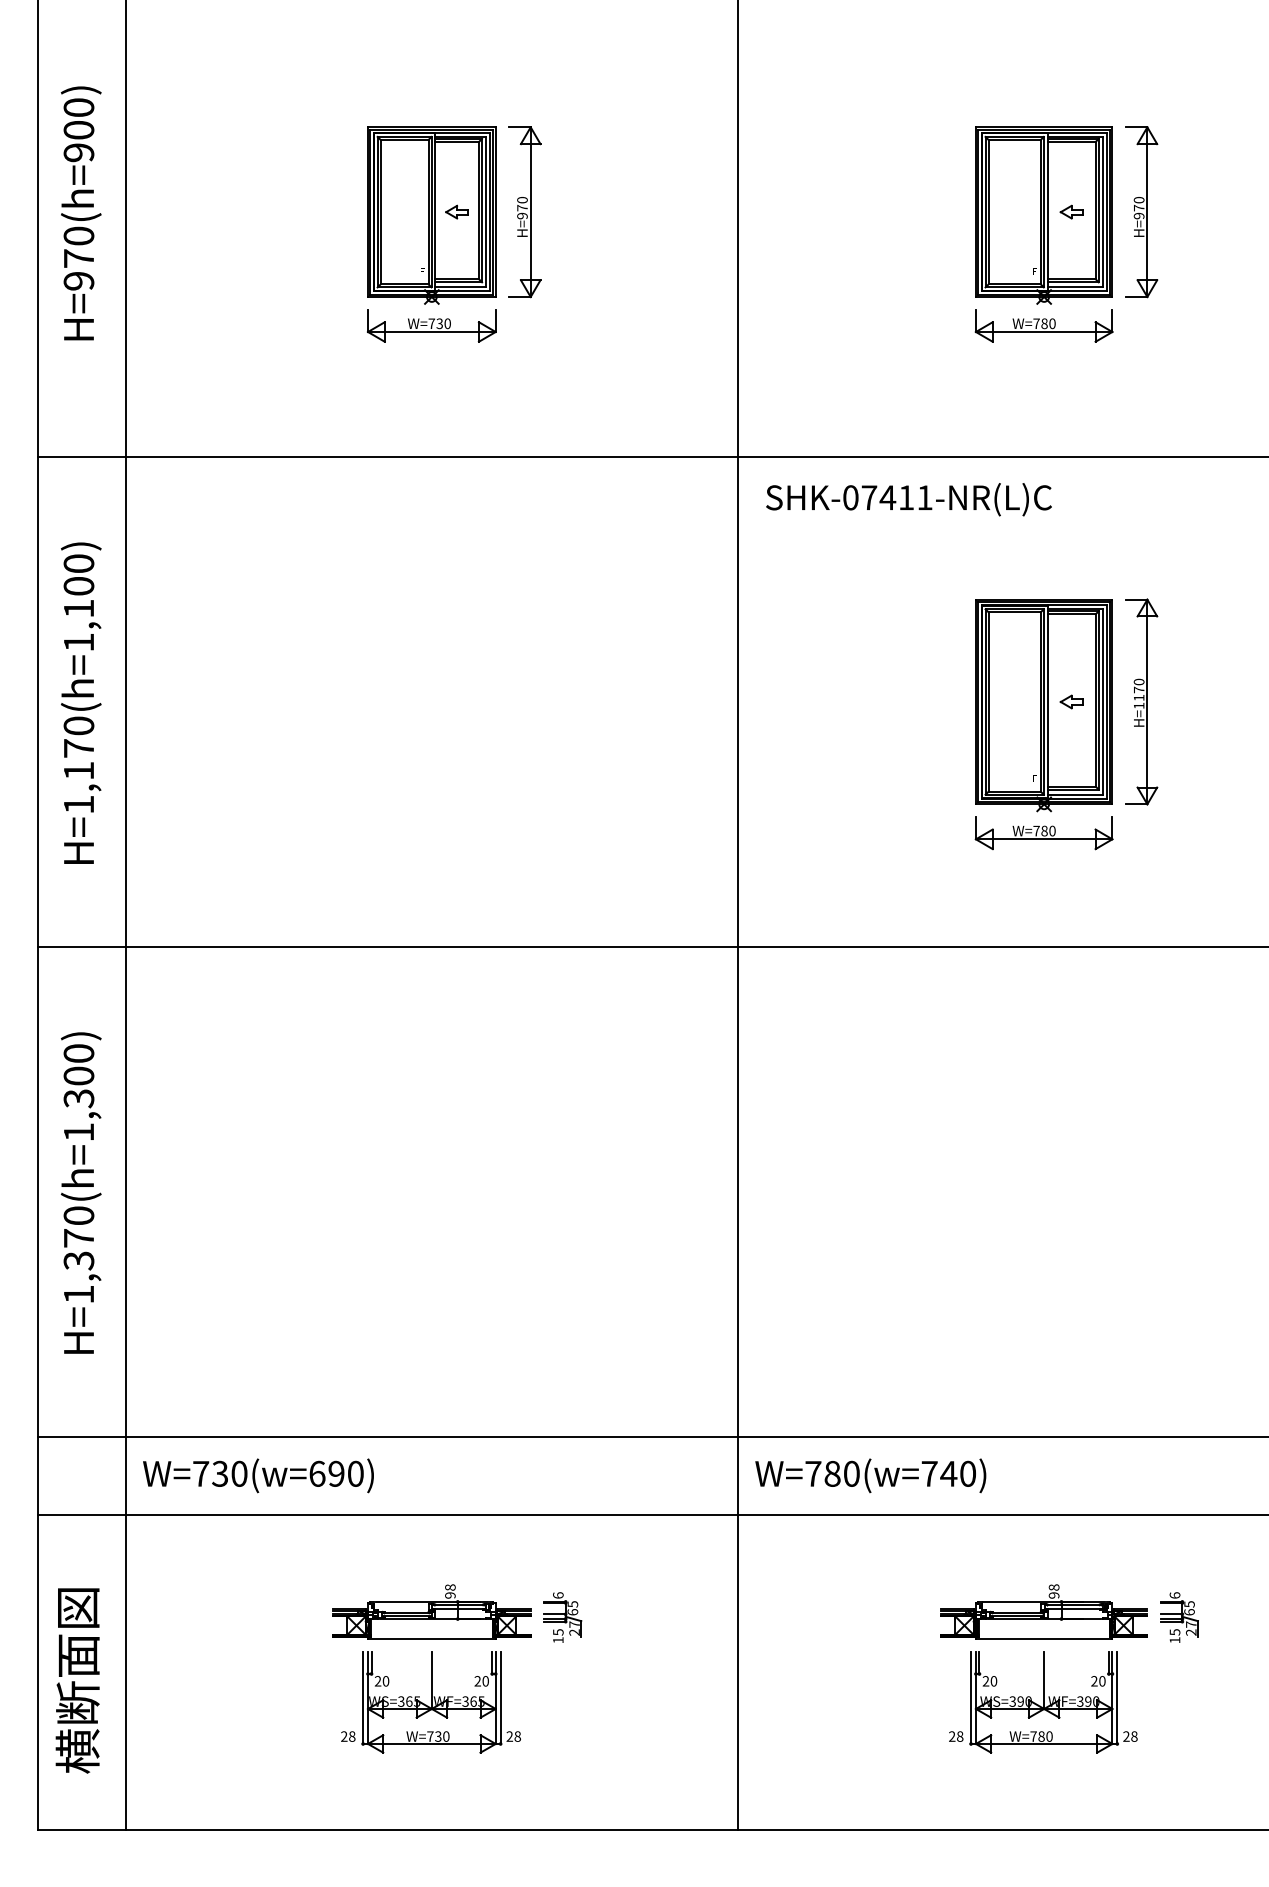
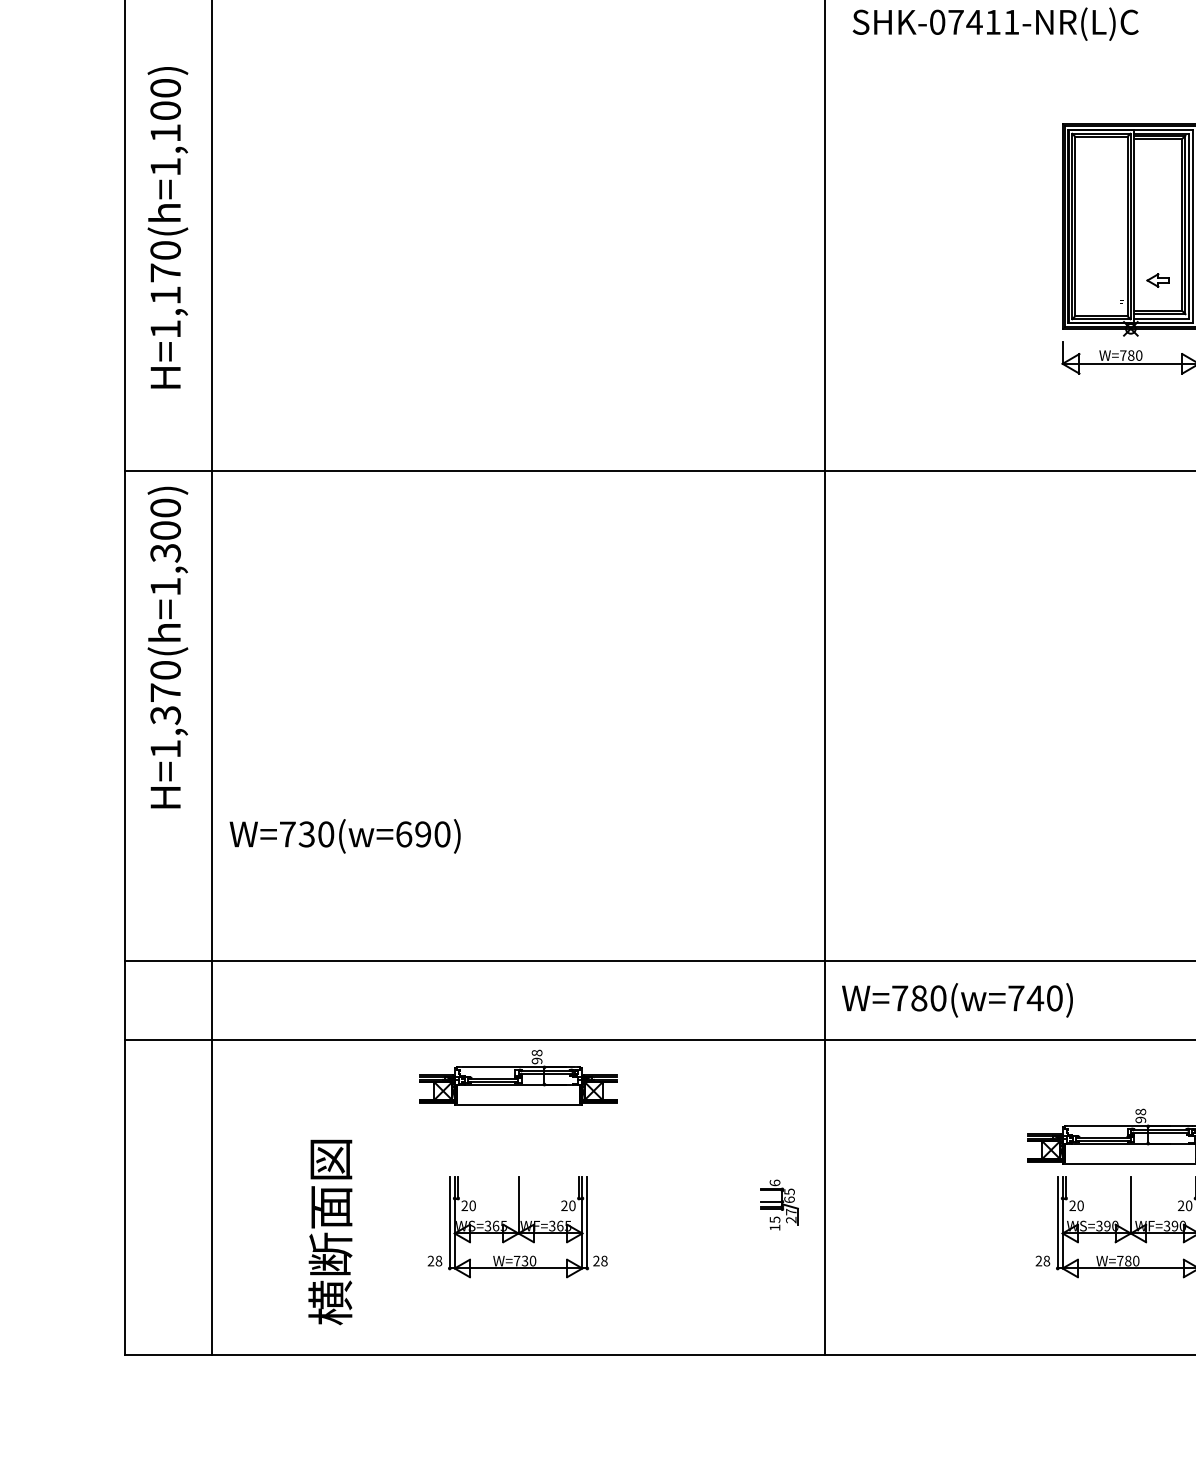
part: (1071, 701) -> (1158, 280), moved
text: (80, 1192) -> (167, 647), moved
text: (258, 1475) -> (345, 836), moved
part: (431, 1611) -> (518, 1077), moved
part: (562, 1617) -> (779, 1205), moved
text: (77, 1680) -> (330, 1232), moved

